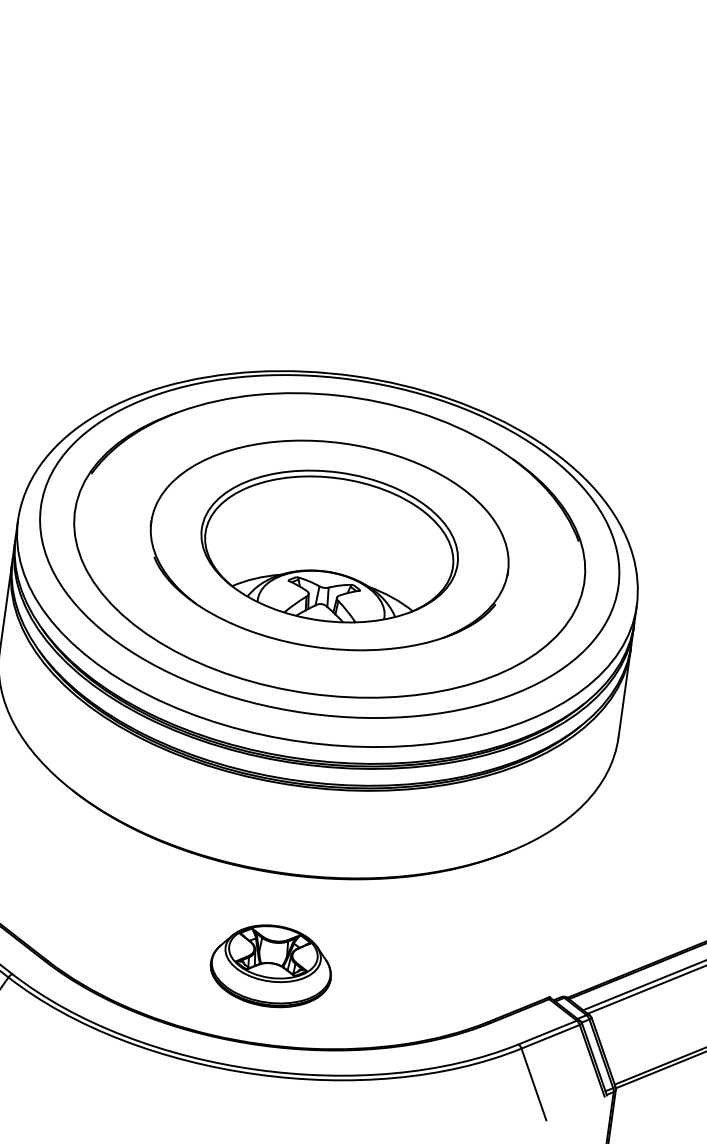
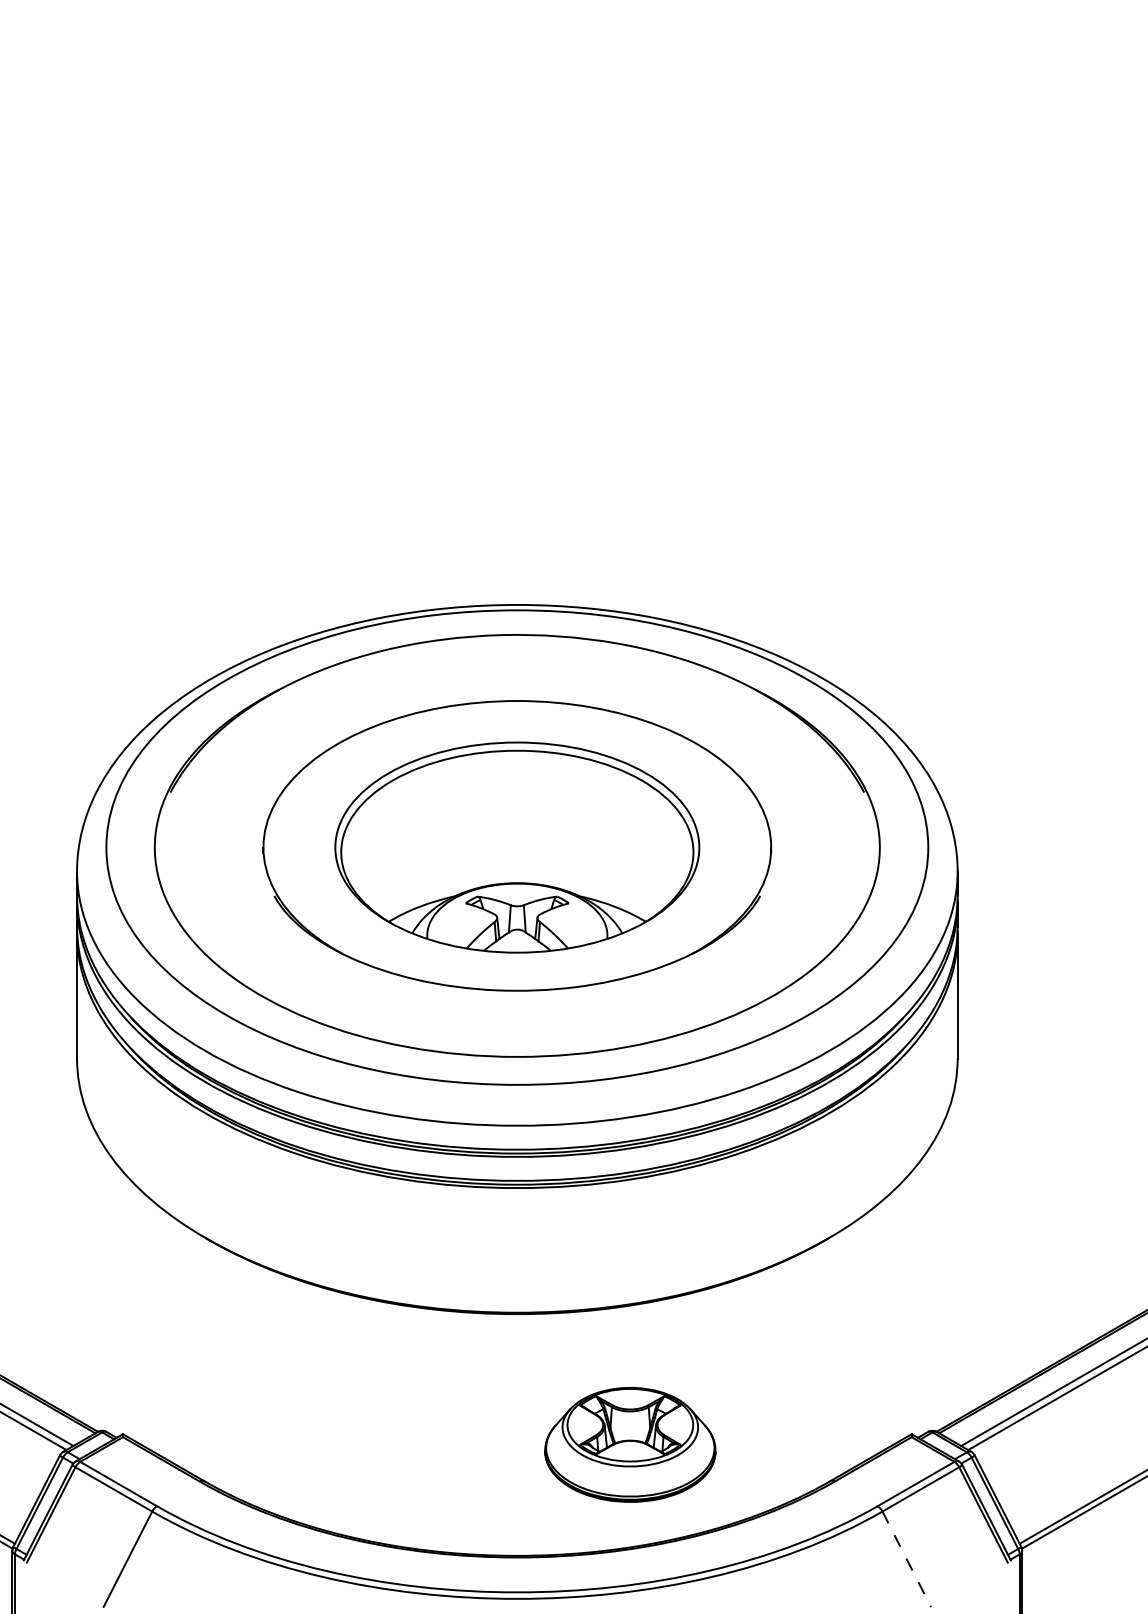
part: (271, 965) -> (630, 1444), moved
line: (533, 1084) -> (906, 1559), solid -> dashed

